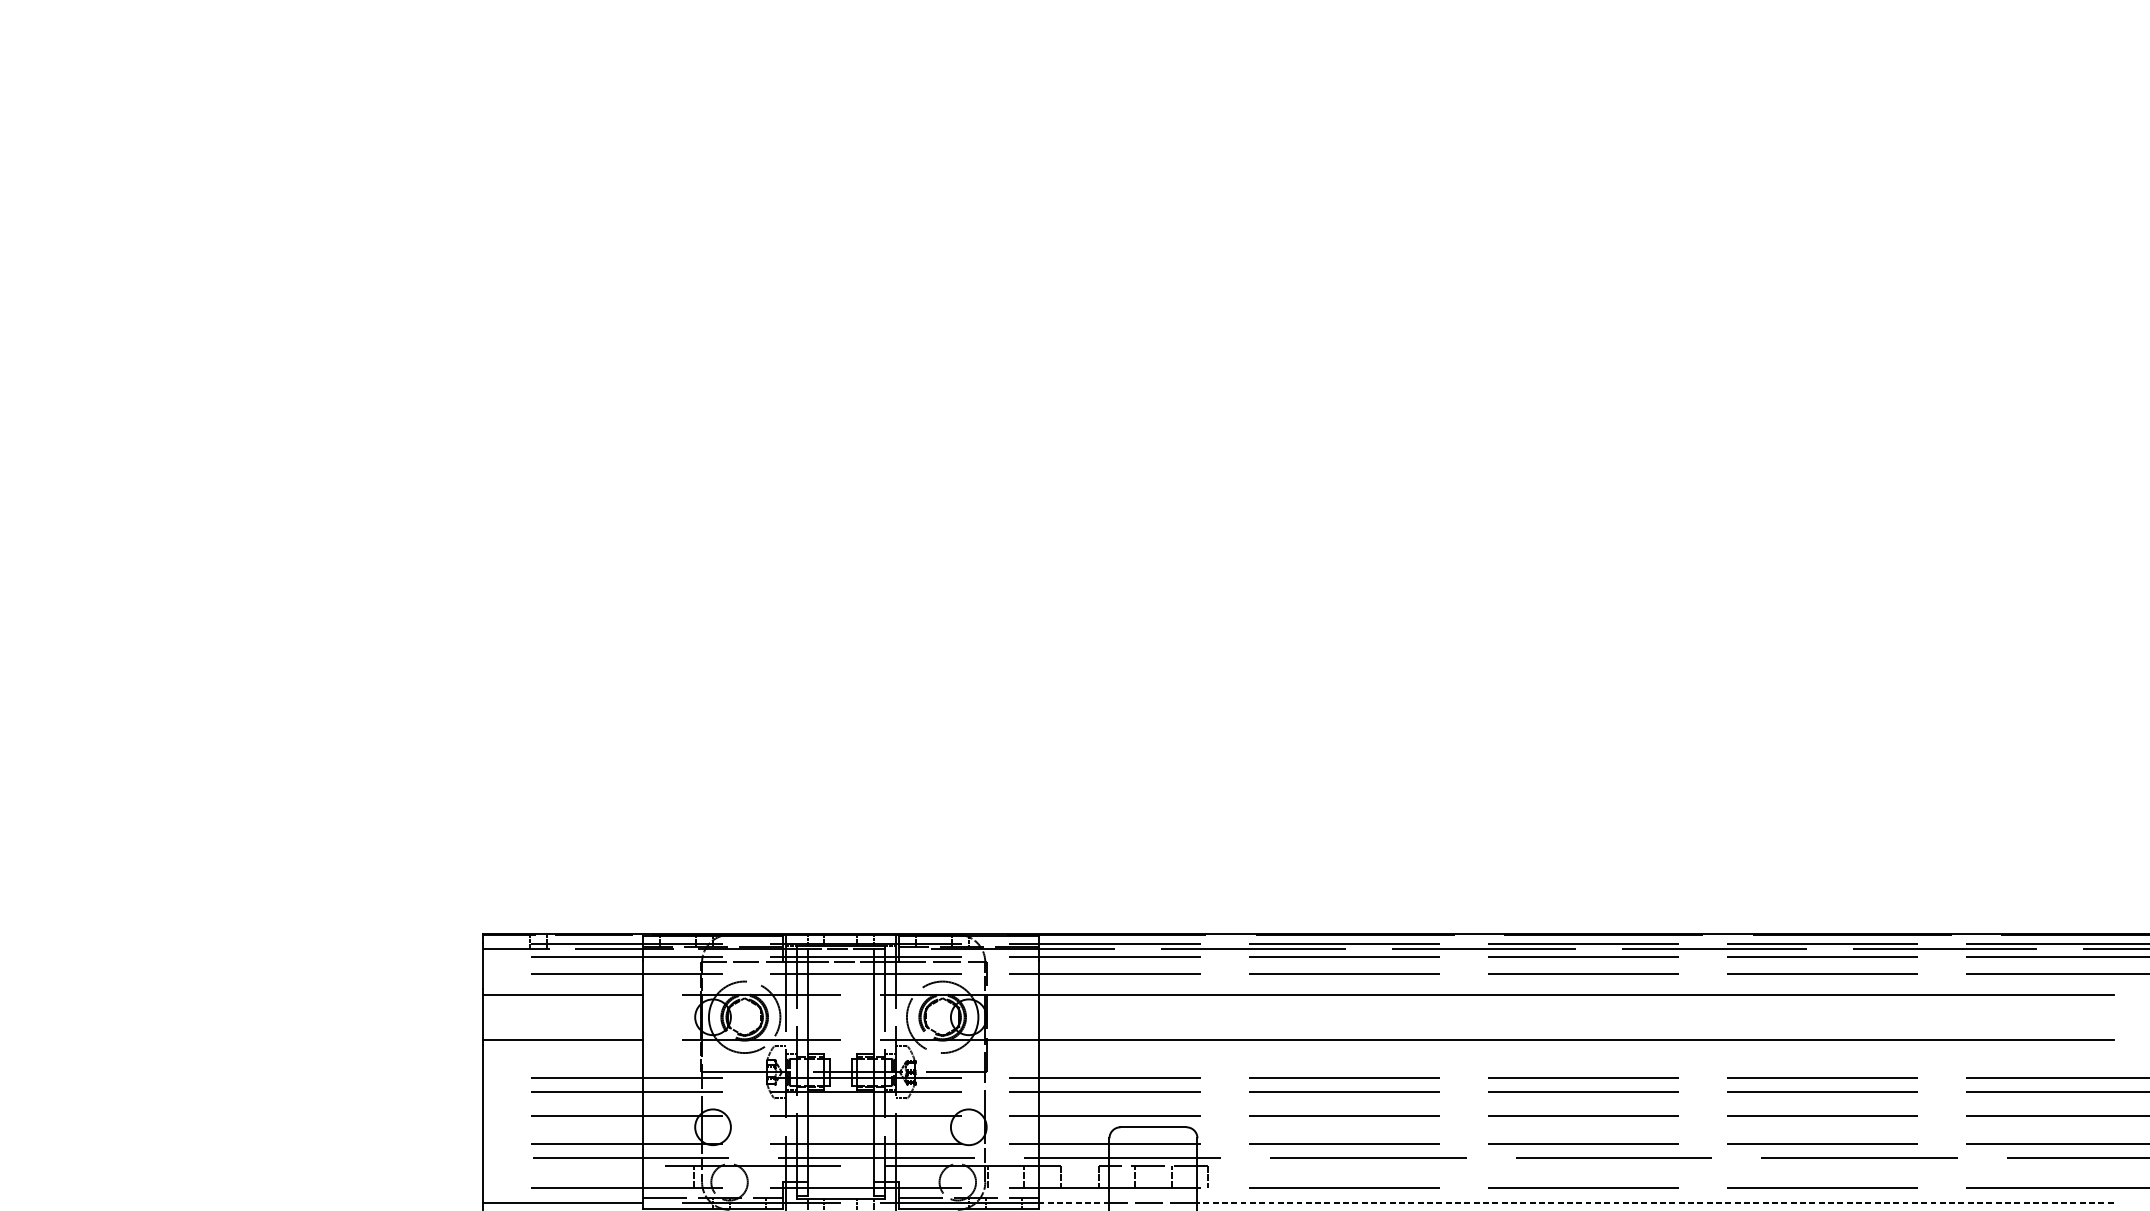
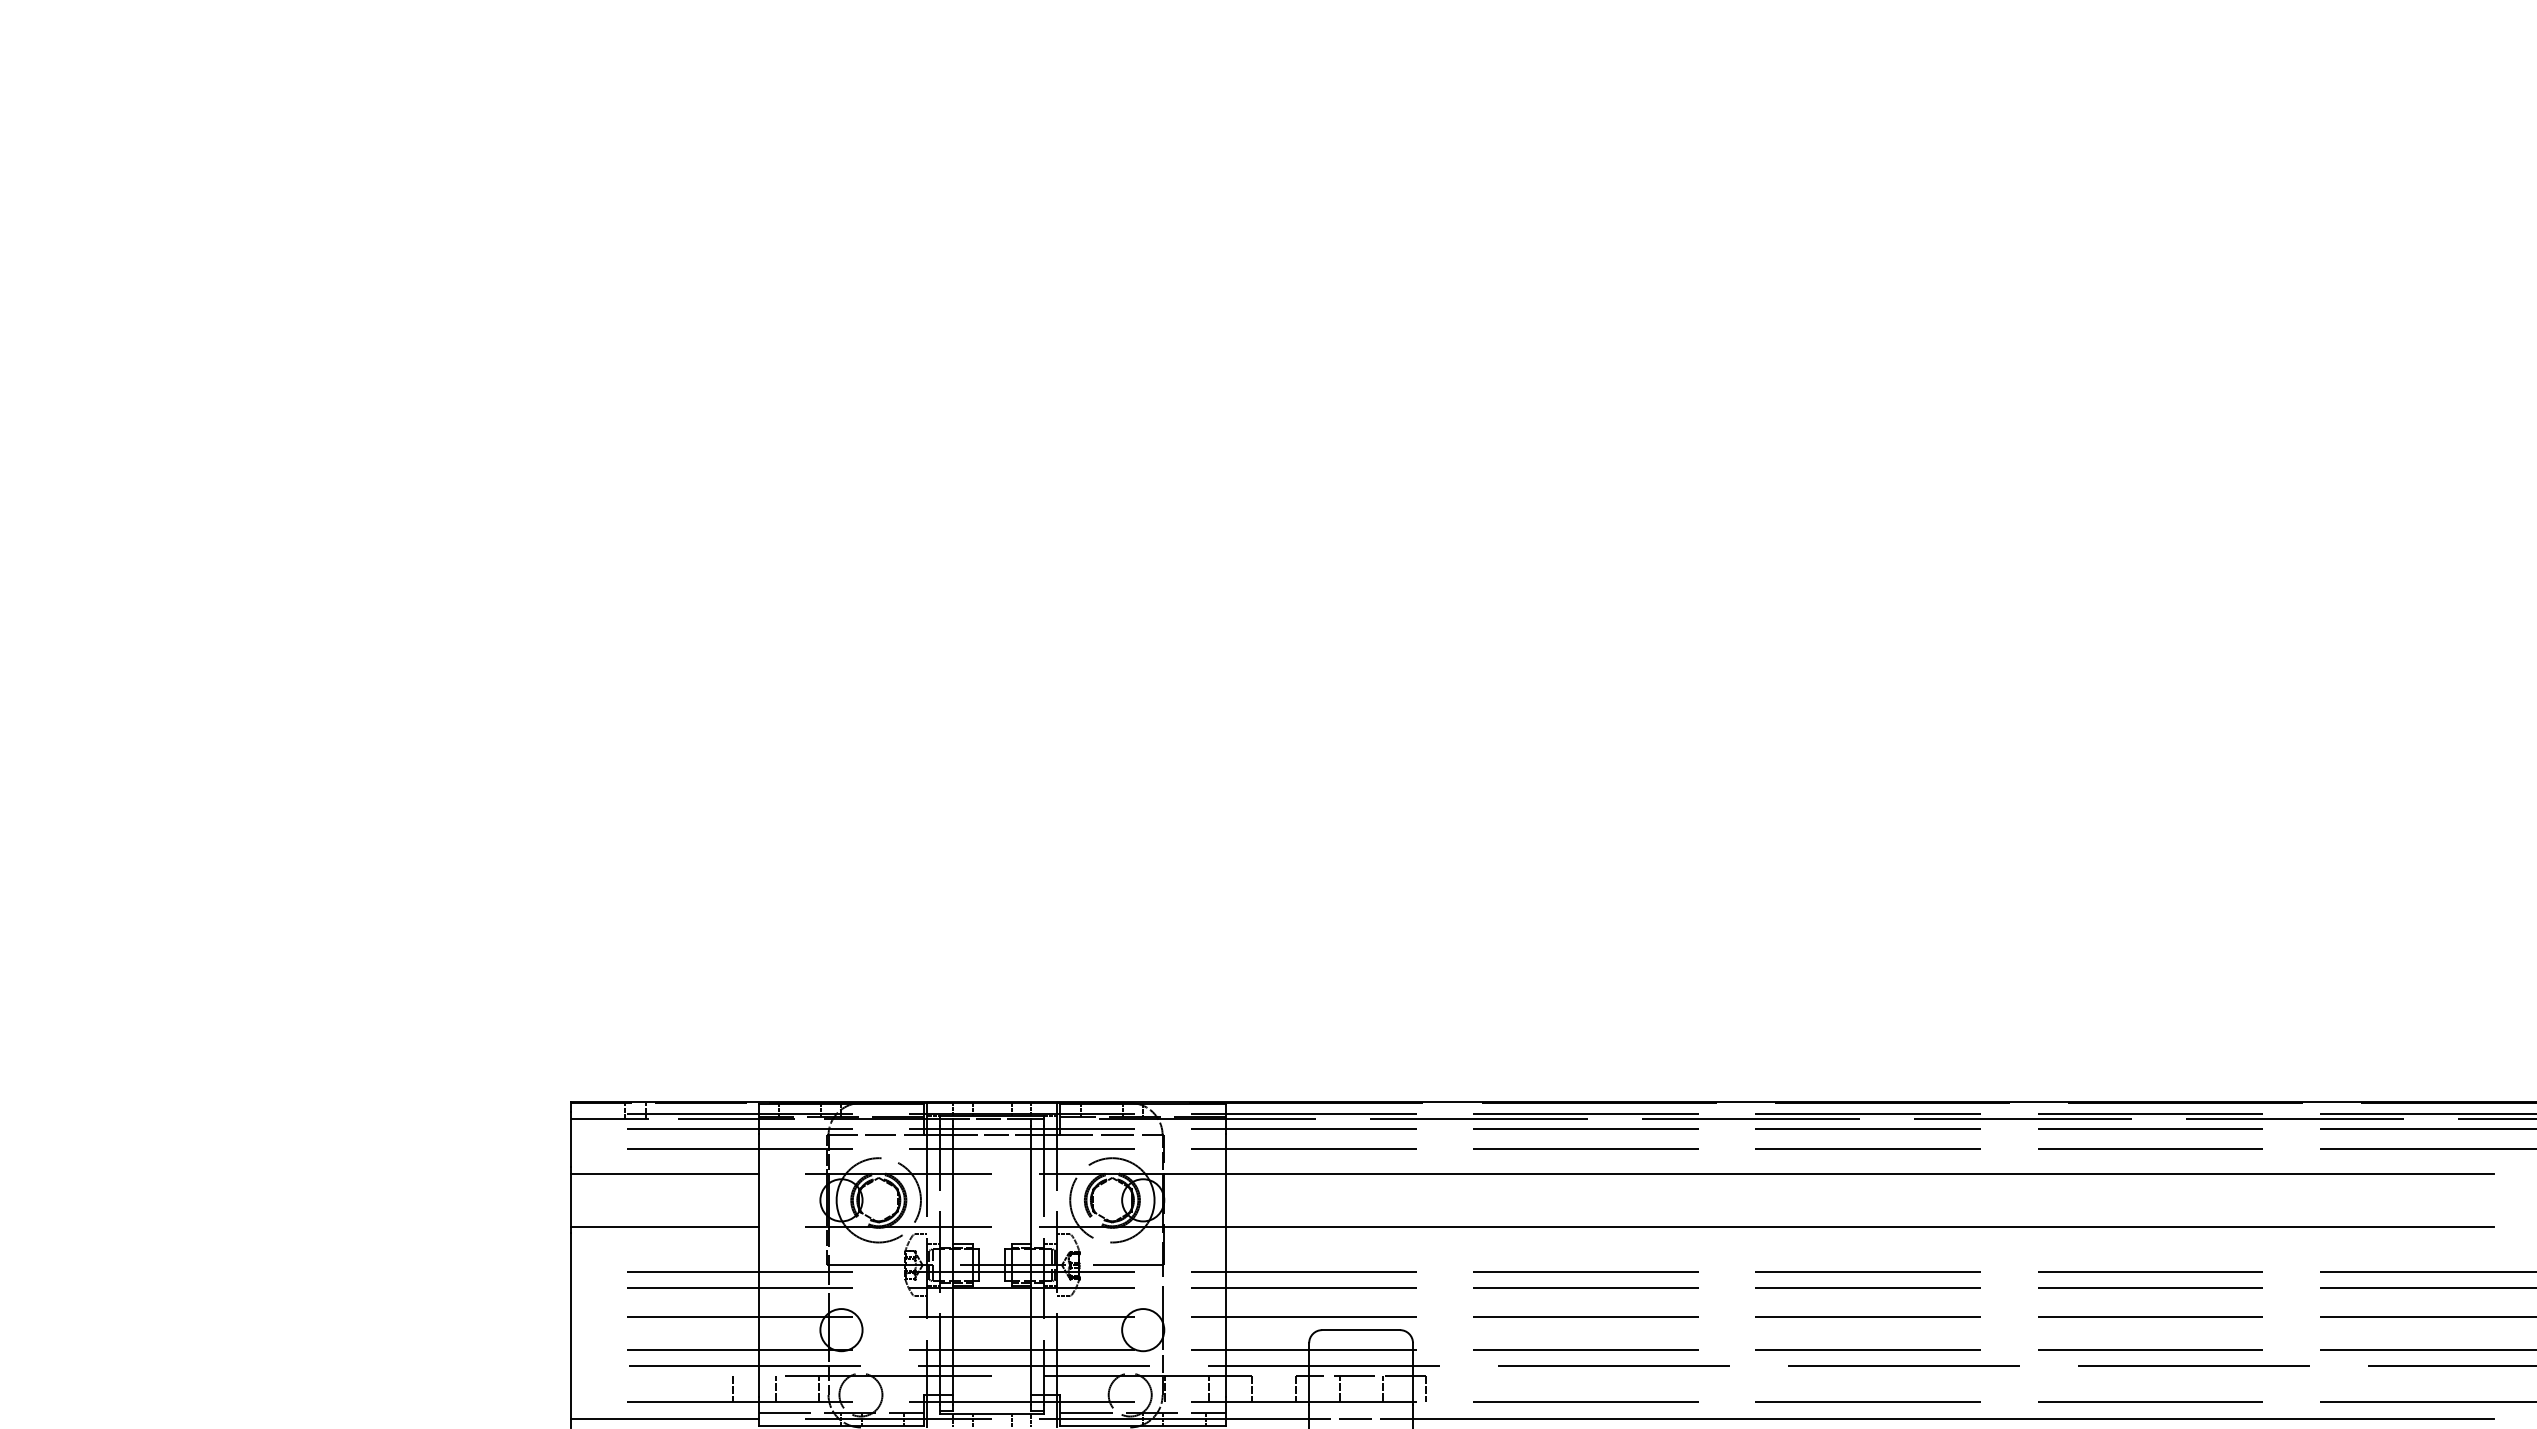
line: (620, 1176) -> (732, 1388), added
line: (657, 1176) -> (776, 1388), added
line: (1074, 1203) -> (1267, 1419), dashed -> solid
line: (1654, 1203) -> (1952, 1419), dashed -> solid

